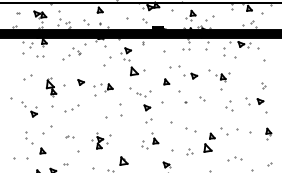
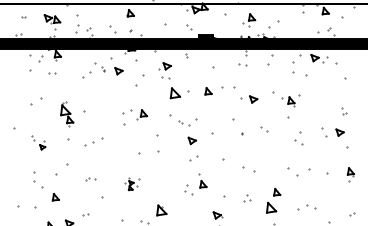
part: (166, 81) -> (208, 90), moved
part: (80, 82) -> (118, 71), moved
part: (29, 109) -> (38, 143), size x0.7
part: (101, 140) -> (132, 183), size x0.6
part: (209, 142) -> (273, 200), moved

